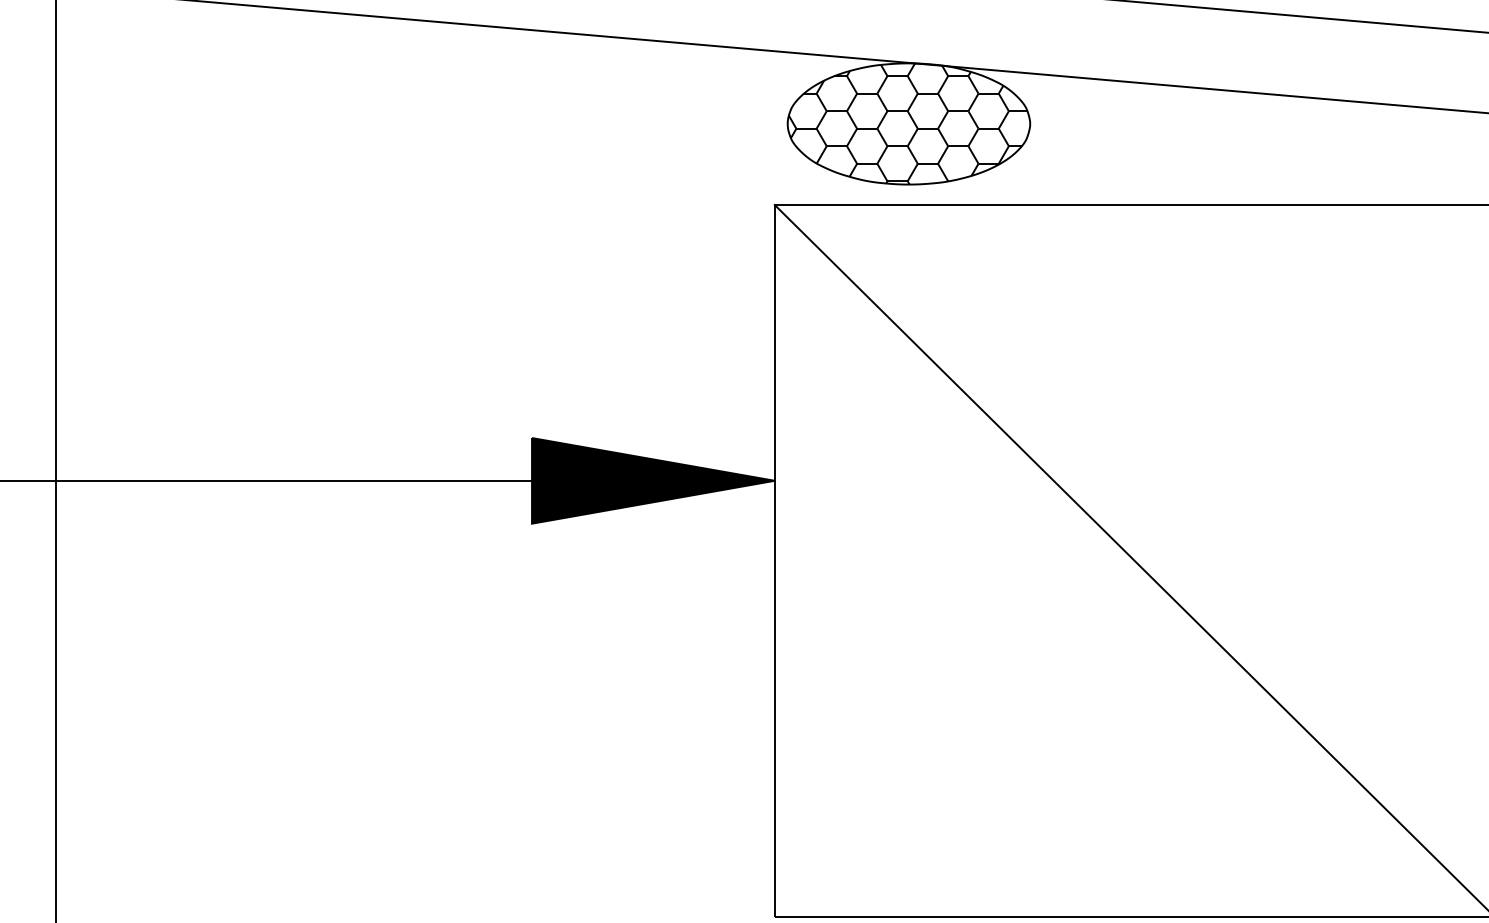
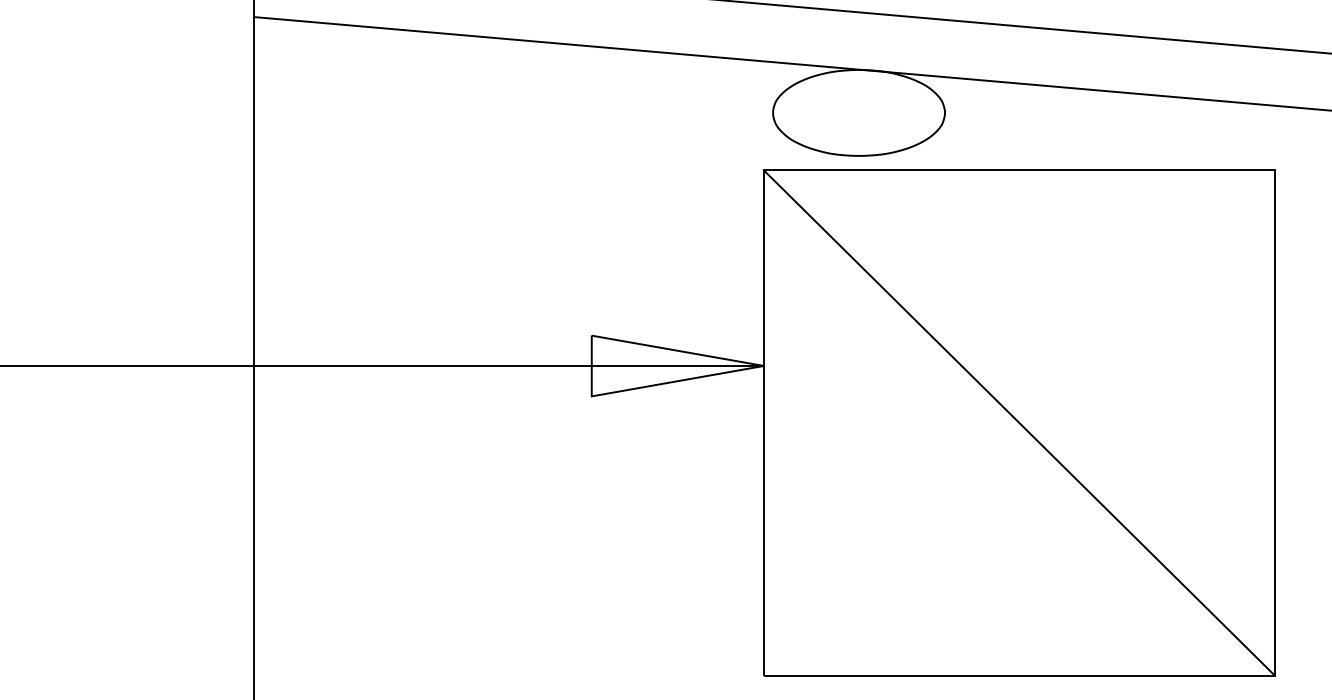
hatch: (908, 123) -> (858, 112), removed
fill: (652, 480) -> (677, 365), removed

